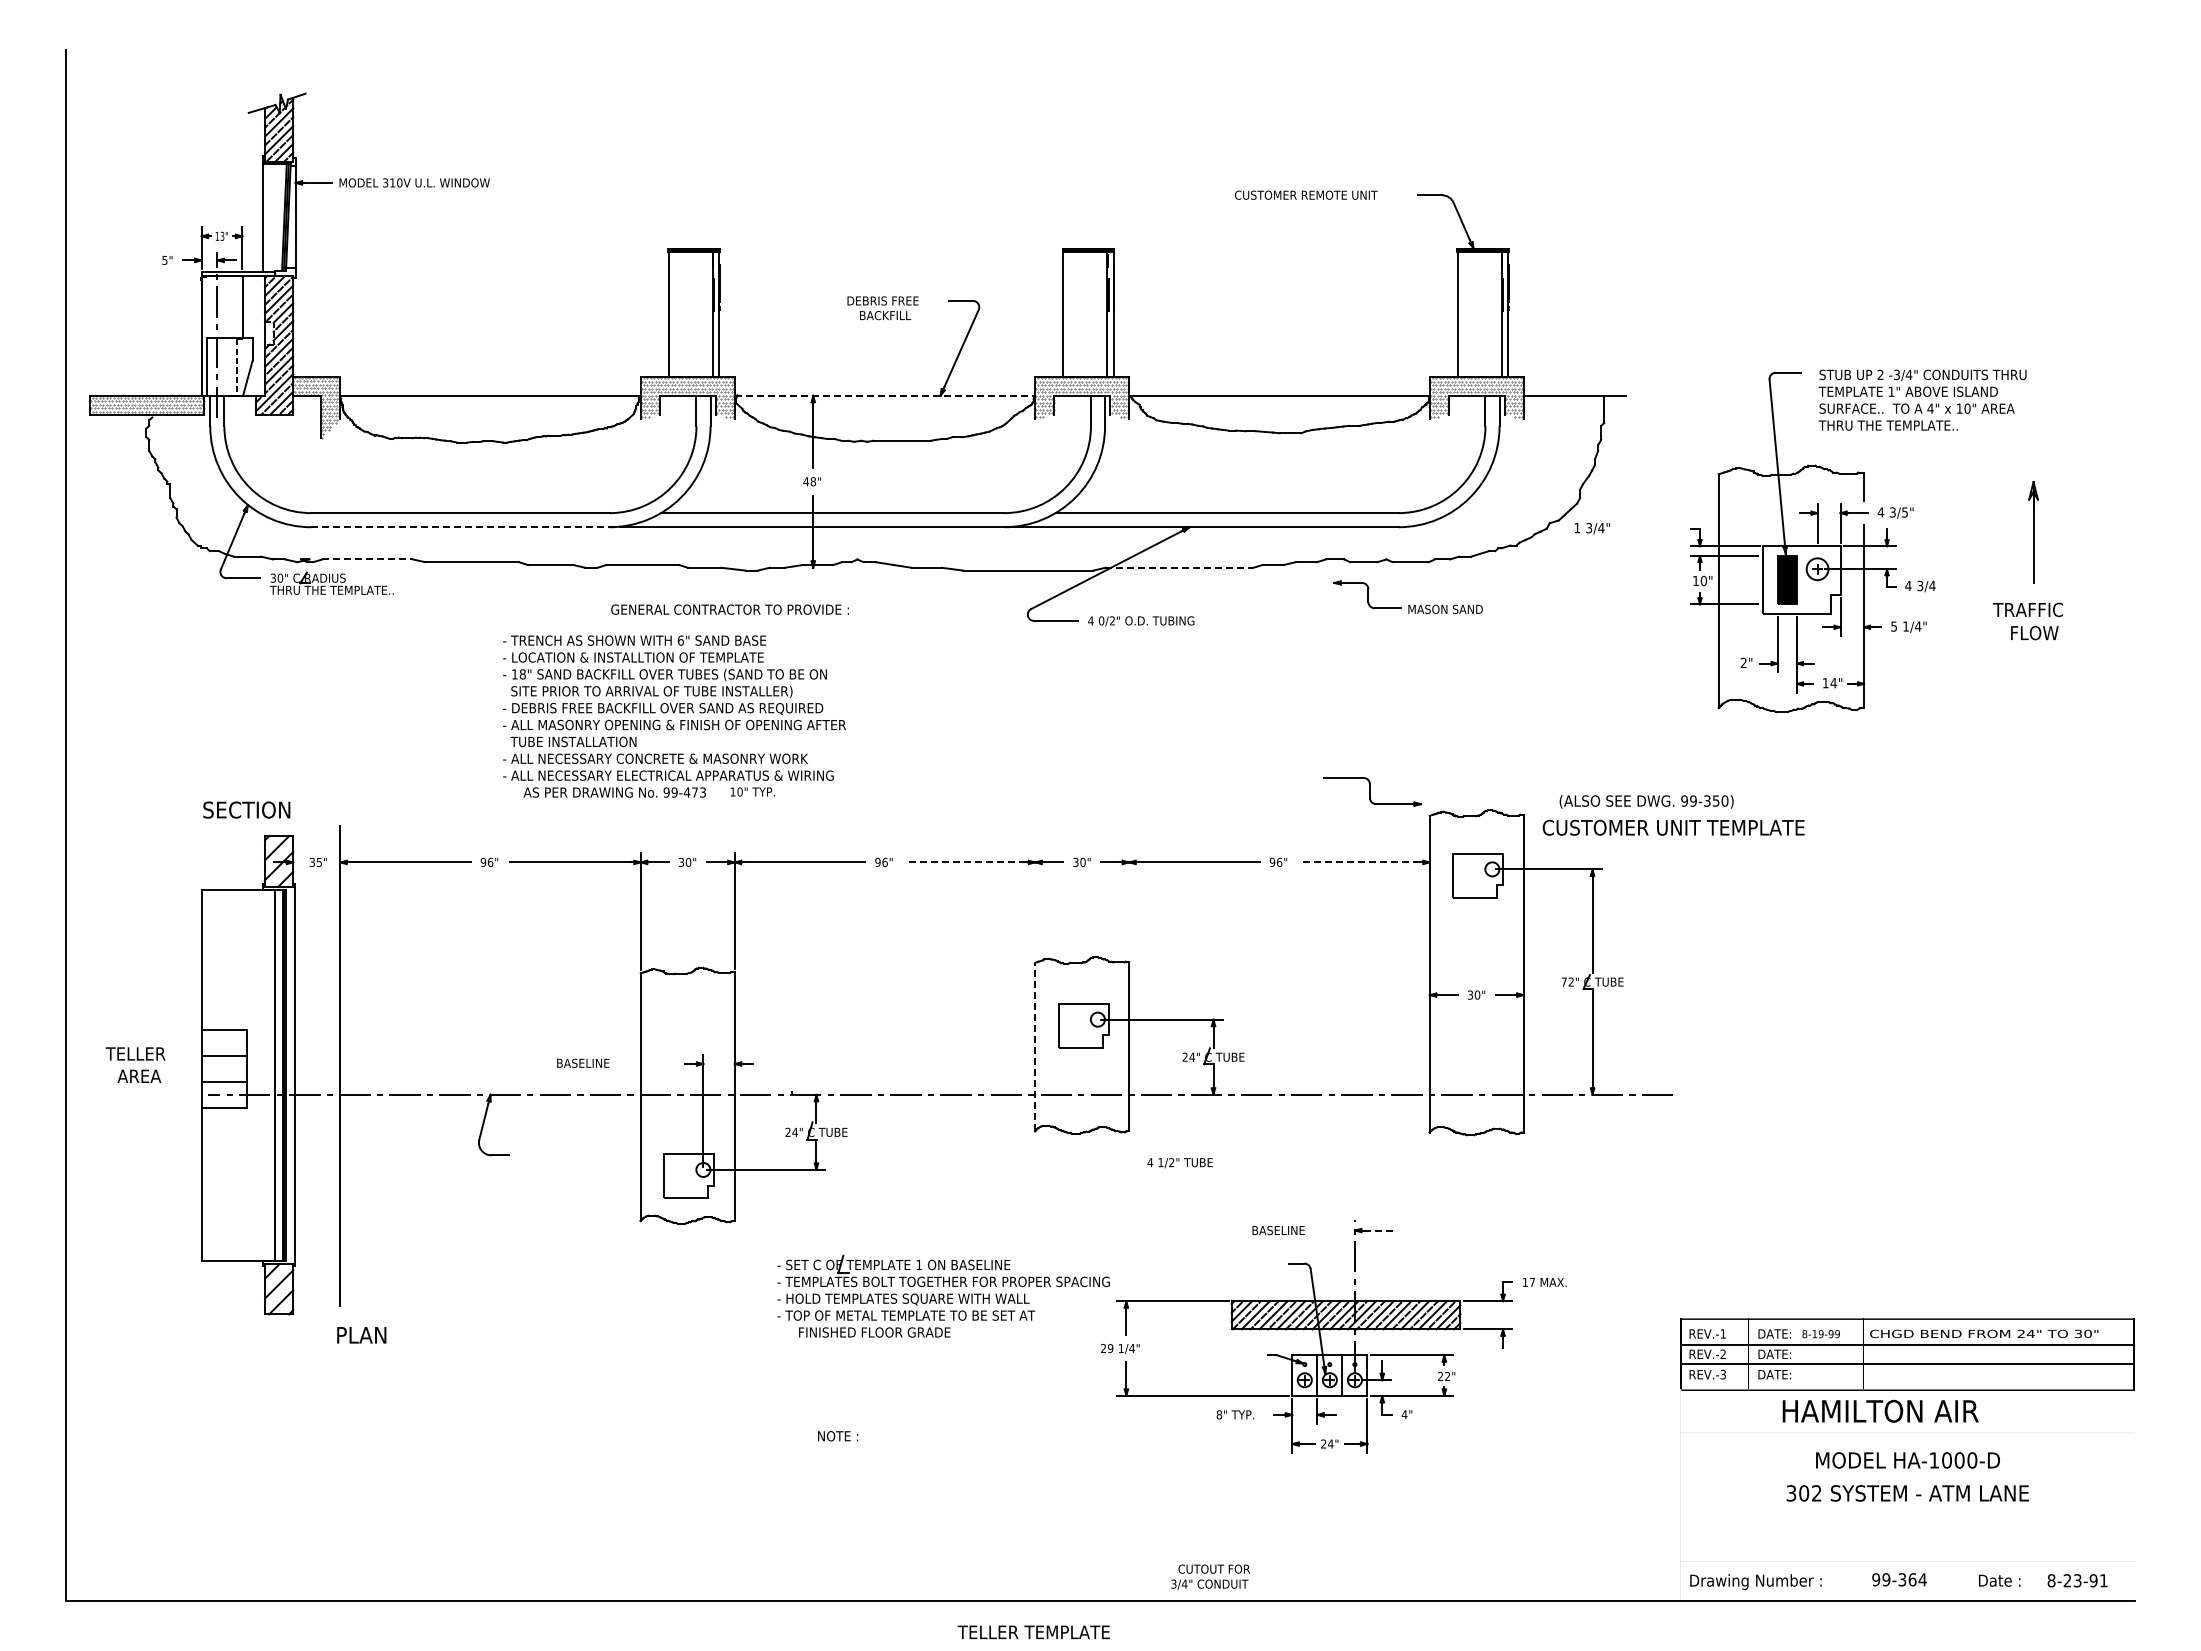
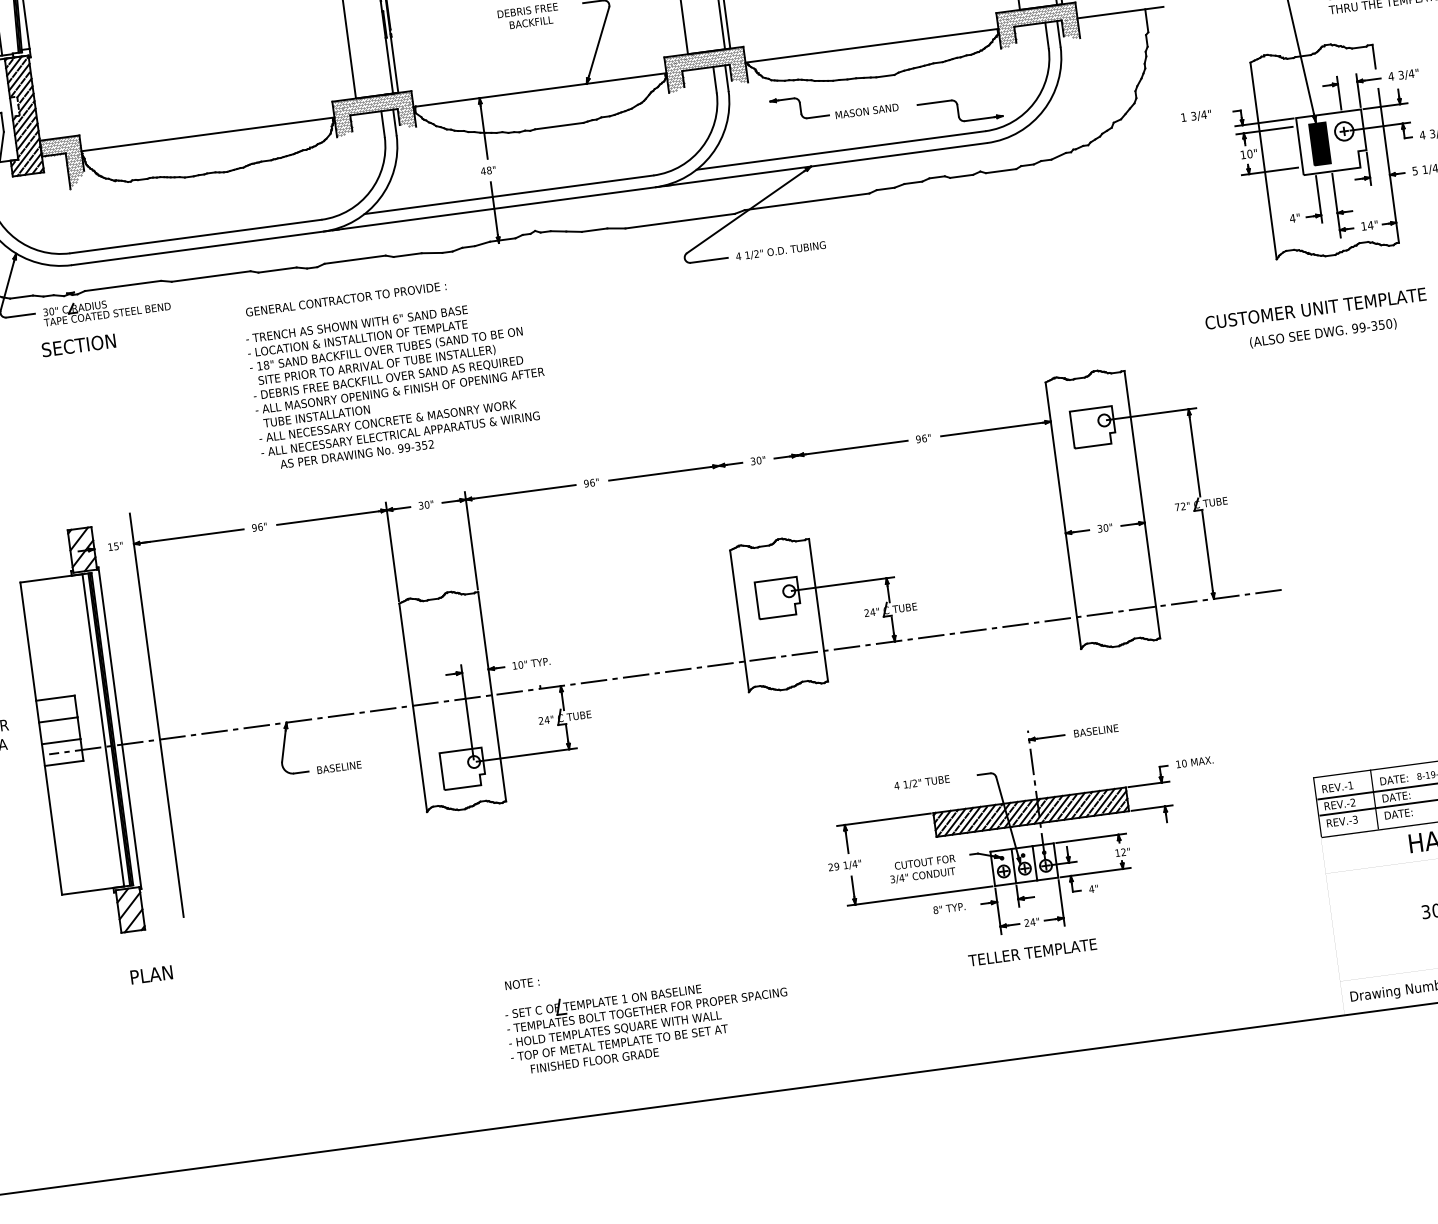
line: (885, 395) -> (540, 89), dashed -> solid
text: (1904, 512) -> (1411, 73), 3/5" -> 3/4"
line: (469, 527) -> (205, 247), dashed -> solid
text: (1591, 528) -> (1195, 116), moved
line: (368, 559) -> (123, 285), dashed -> solid
line: (1179, 567) -> (807, 201), dashed -> solid
text: (348, 589) -> (110, 313), THRU THE TEMPLATE.. -> TAPE COATED STEEL BEND
part: (1408, 605) -> (835, 112), moved
text: (729, 609) -> (345, 299), moved
text: (1101, 620) -> (747, 254), 0/2" -> 1/2"
text: (1743, 662) -> (1292, 218), 2" -> 4"
text: (752, 791) -> (531, 663), moved
part: (1372, 791) -> (960, 110), moved
text: (694, 792) -> (424, 445), 99-473 -> 99-352
text: (1646, 801) -> (1323, 333), moved
text: (246, 809) -> (78, 345), moved
text: (1673, 827) -> (1315, 308), moved
text: (311, 861) -> (109, 546), 35" -> 15"
line: (964, 862) -> (659, 473), dashed -> solid
line: (1359, 862) -> (991, 429), dashed -> solid
line: (1035, 1046) -> (739, 620), dashed -> solid
text: (583, 1062) -> (339, 766), moved
text: (1179, 1163) -> (921, 783), moved
text: (1278, 1230) -> (1096, 730), moved
line: (1381, 1230) -> (1051, 736), dashed -> solid
text: (1532, 1281) -> (1184, 762), 17 -> 10
part: (943, 1295) -> (648, 1021), moved
text: (361, 1335) -> (151, 975), moved
text: (1440, 1376) -> (1117, 853), 22" -> 12"
text: (838, 1436) -> (522, 983), moved
text: (1210, 1576) -> (922, 868), moved
text: (1033, 1632) -> (1032, 952), moved

